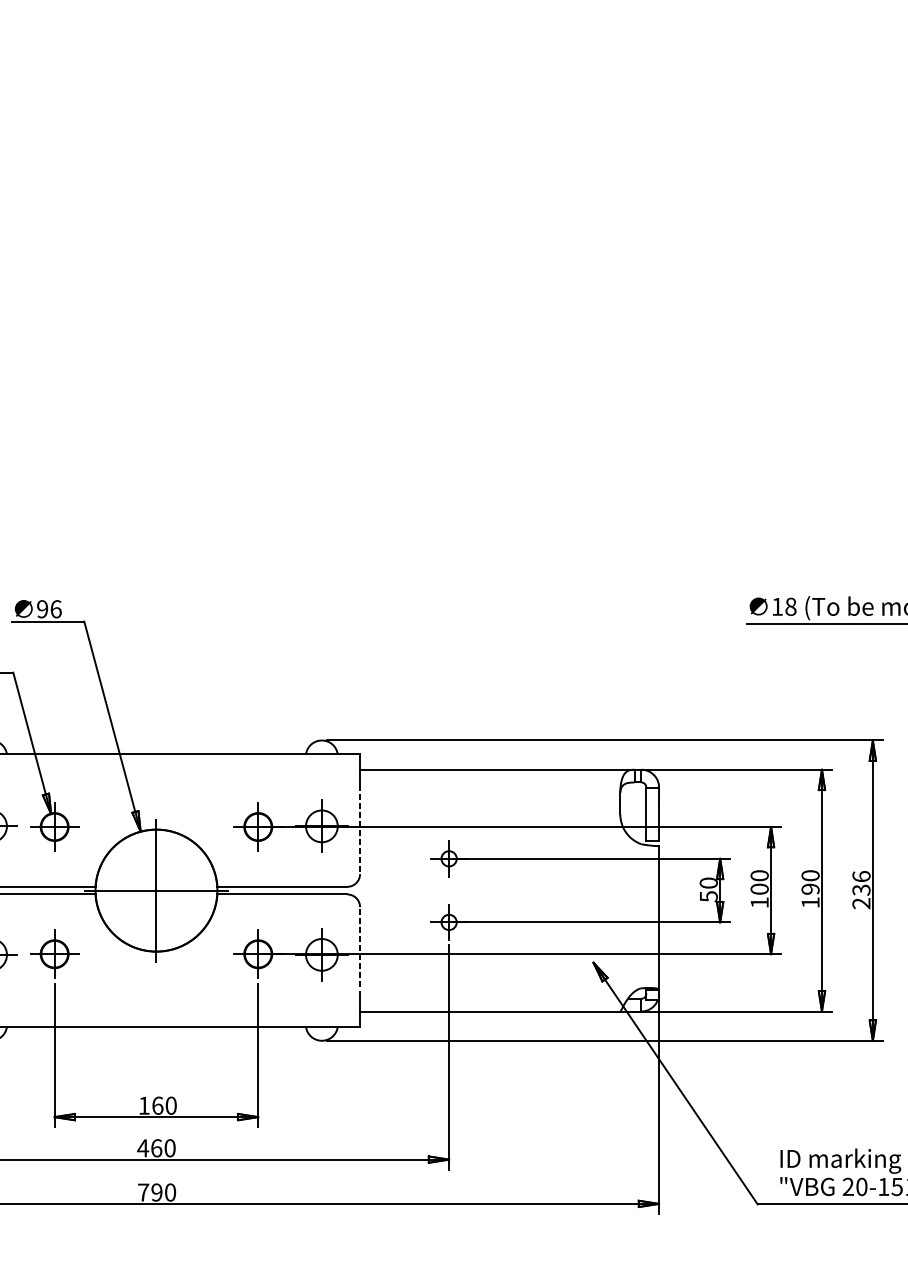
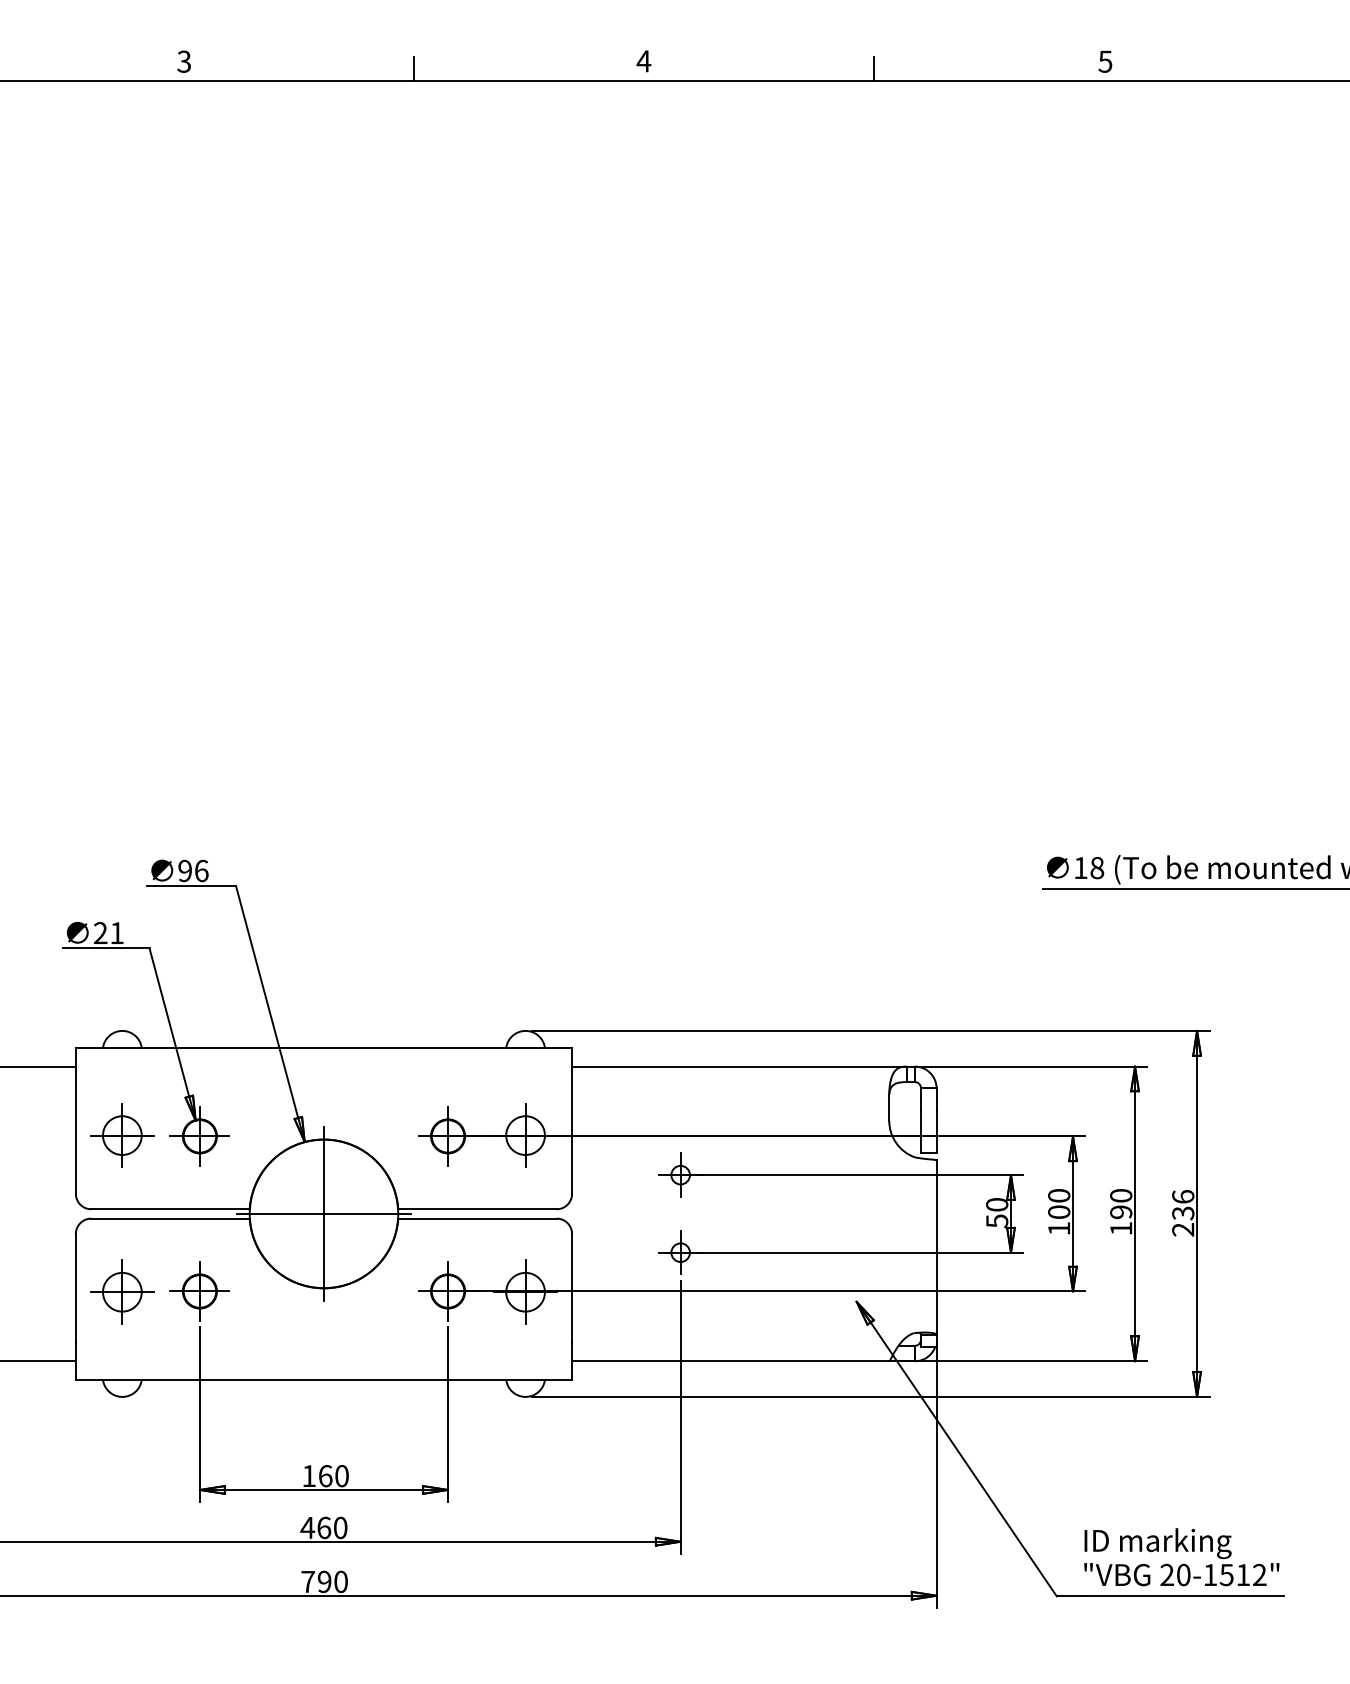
line: (360, 829) -> (572, 1139), dashed -> solid
line: (360, 950) -> (572, 1287), dashed -> solid

